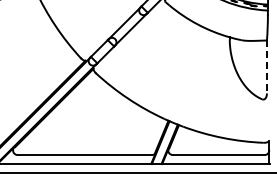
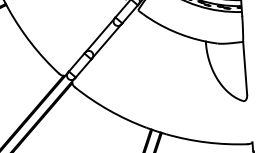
line: (266, 67) -> (244, 68), dashed -> solid

